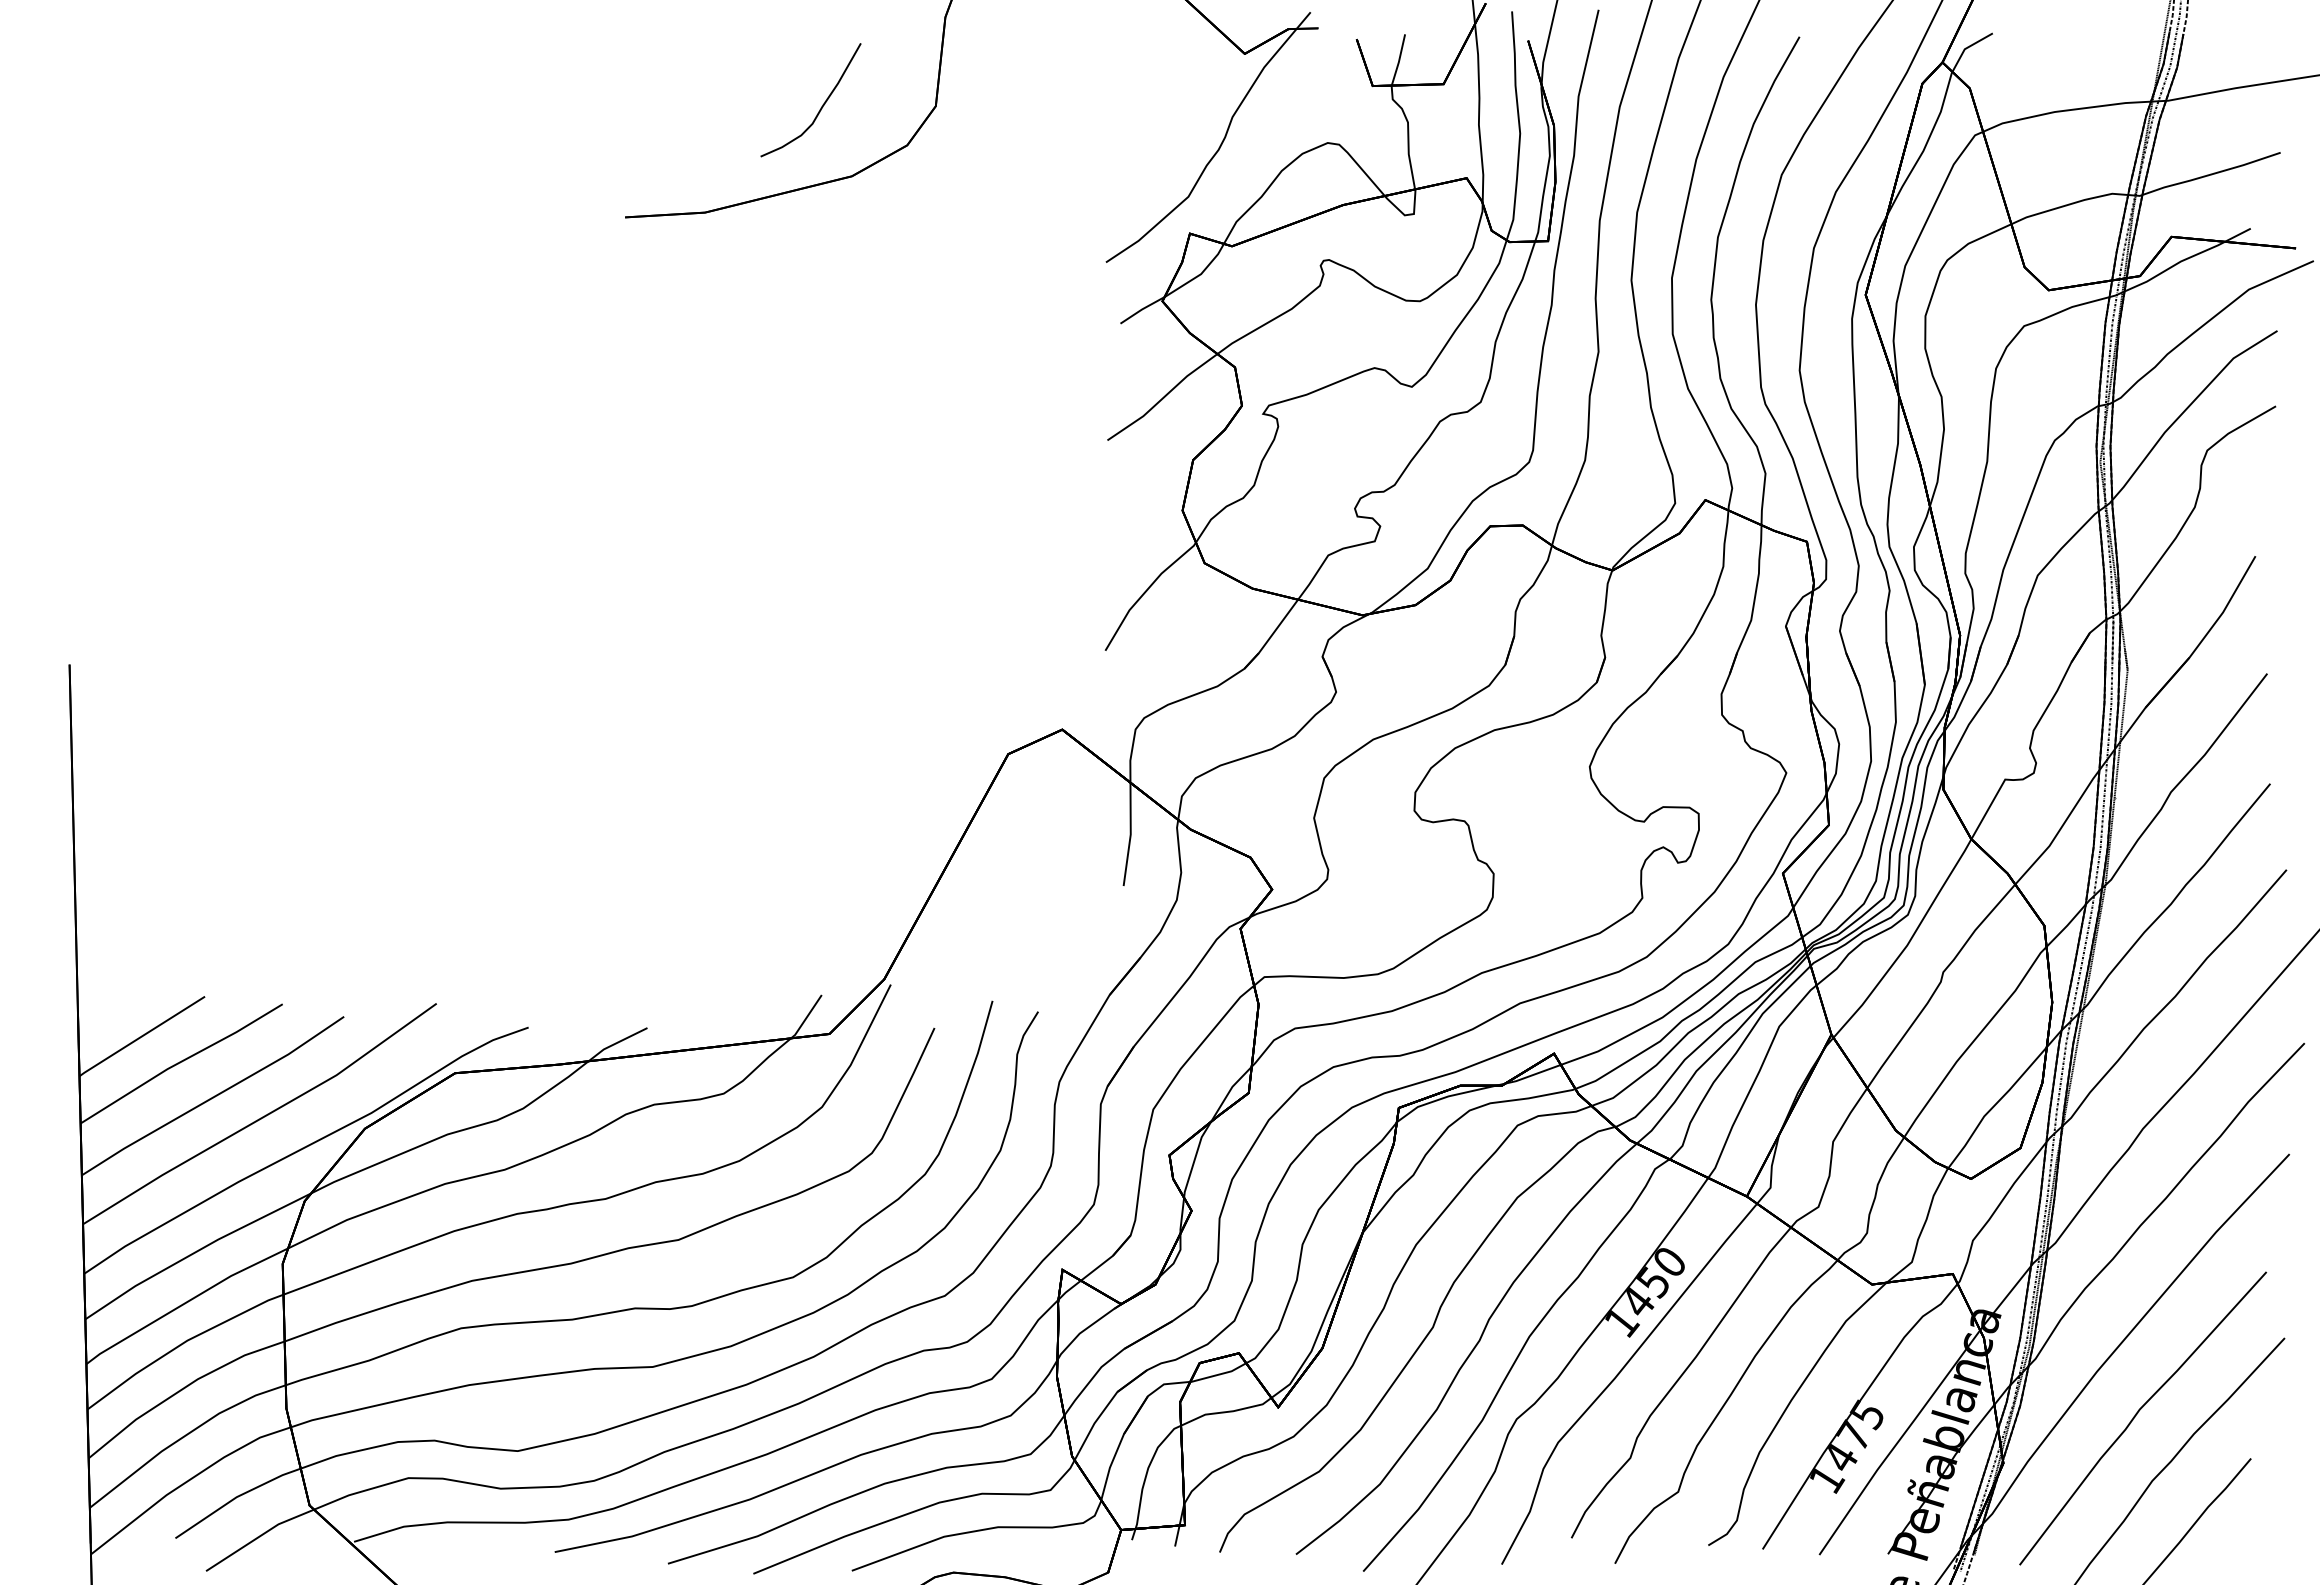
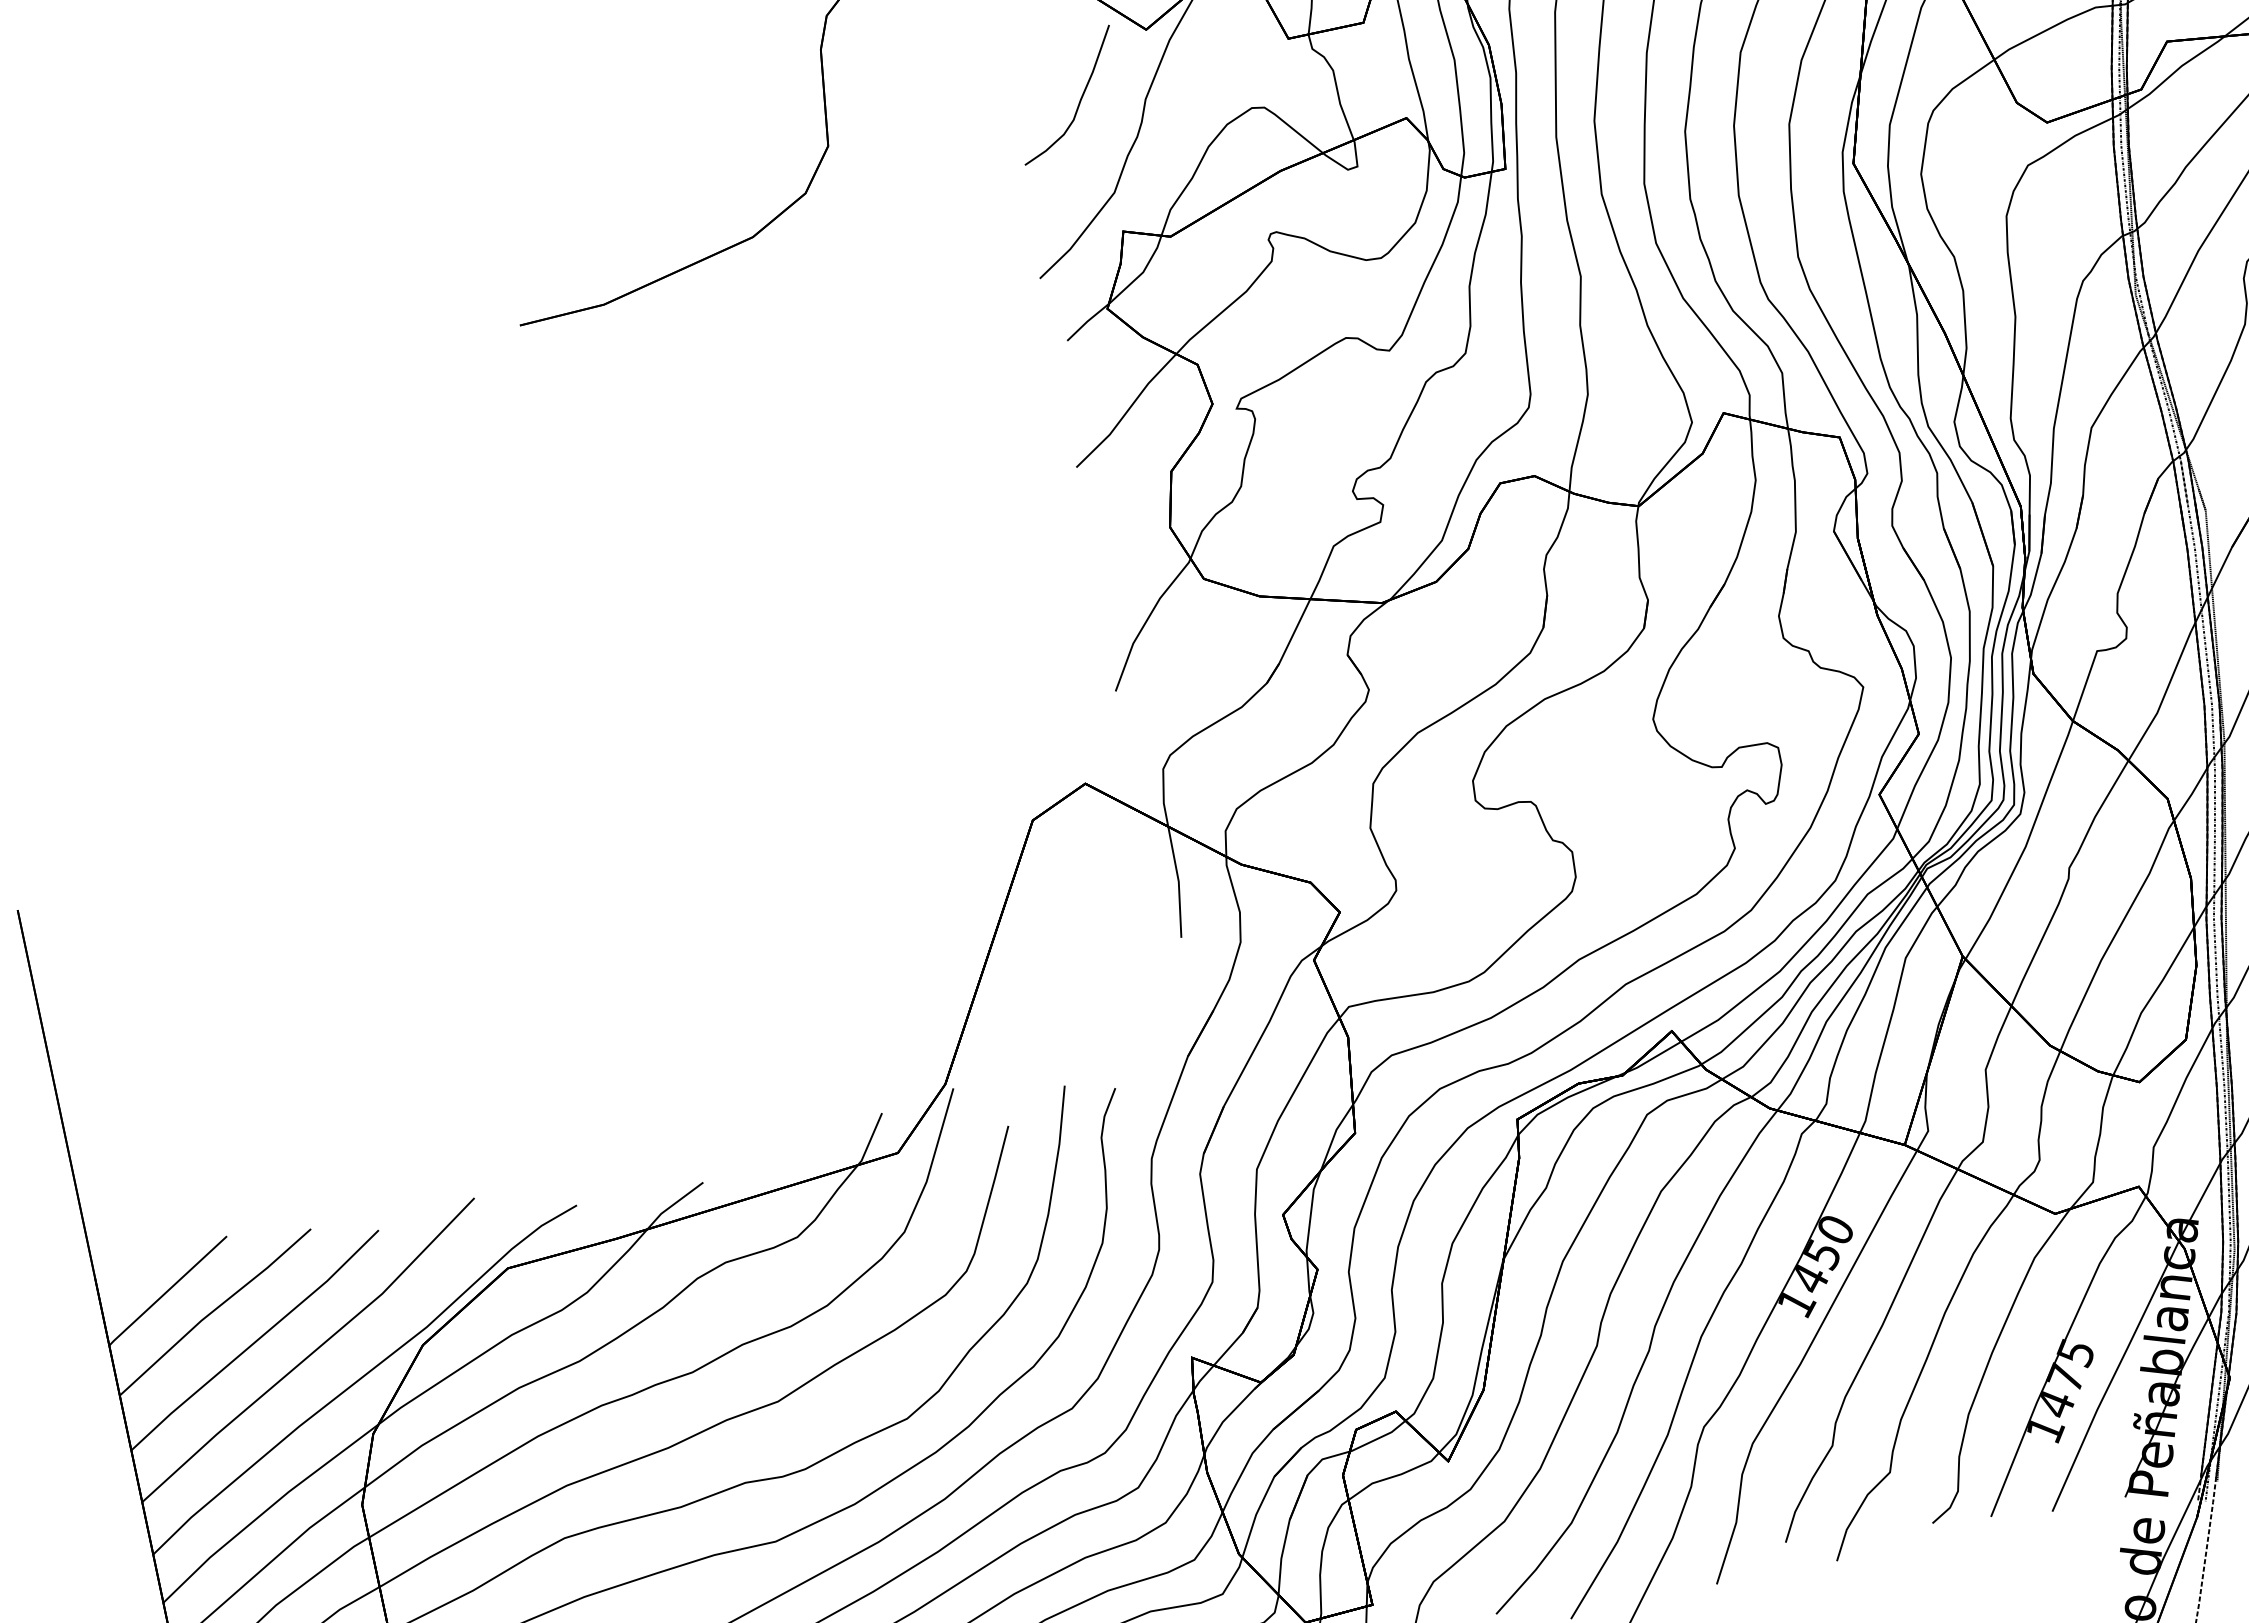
part: (821, 106) -> (1079, 99), moved

